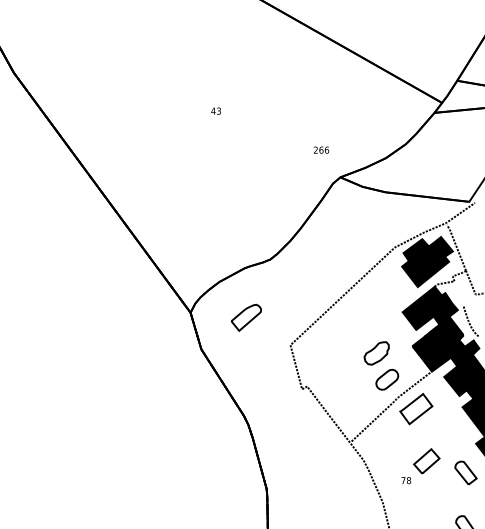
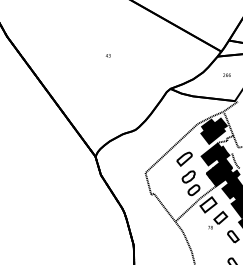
text: (320, 148) -> (226, 74), moved
part: (246, 316) -> (184, 158), moved
part: (422, 466) -> (218, 220), moved

